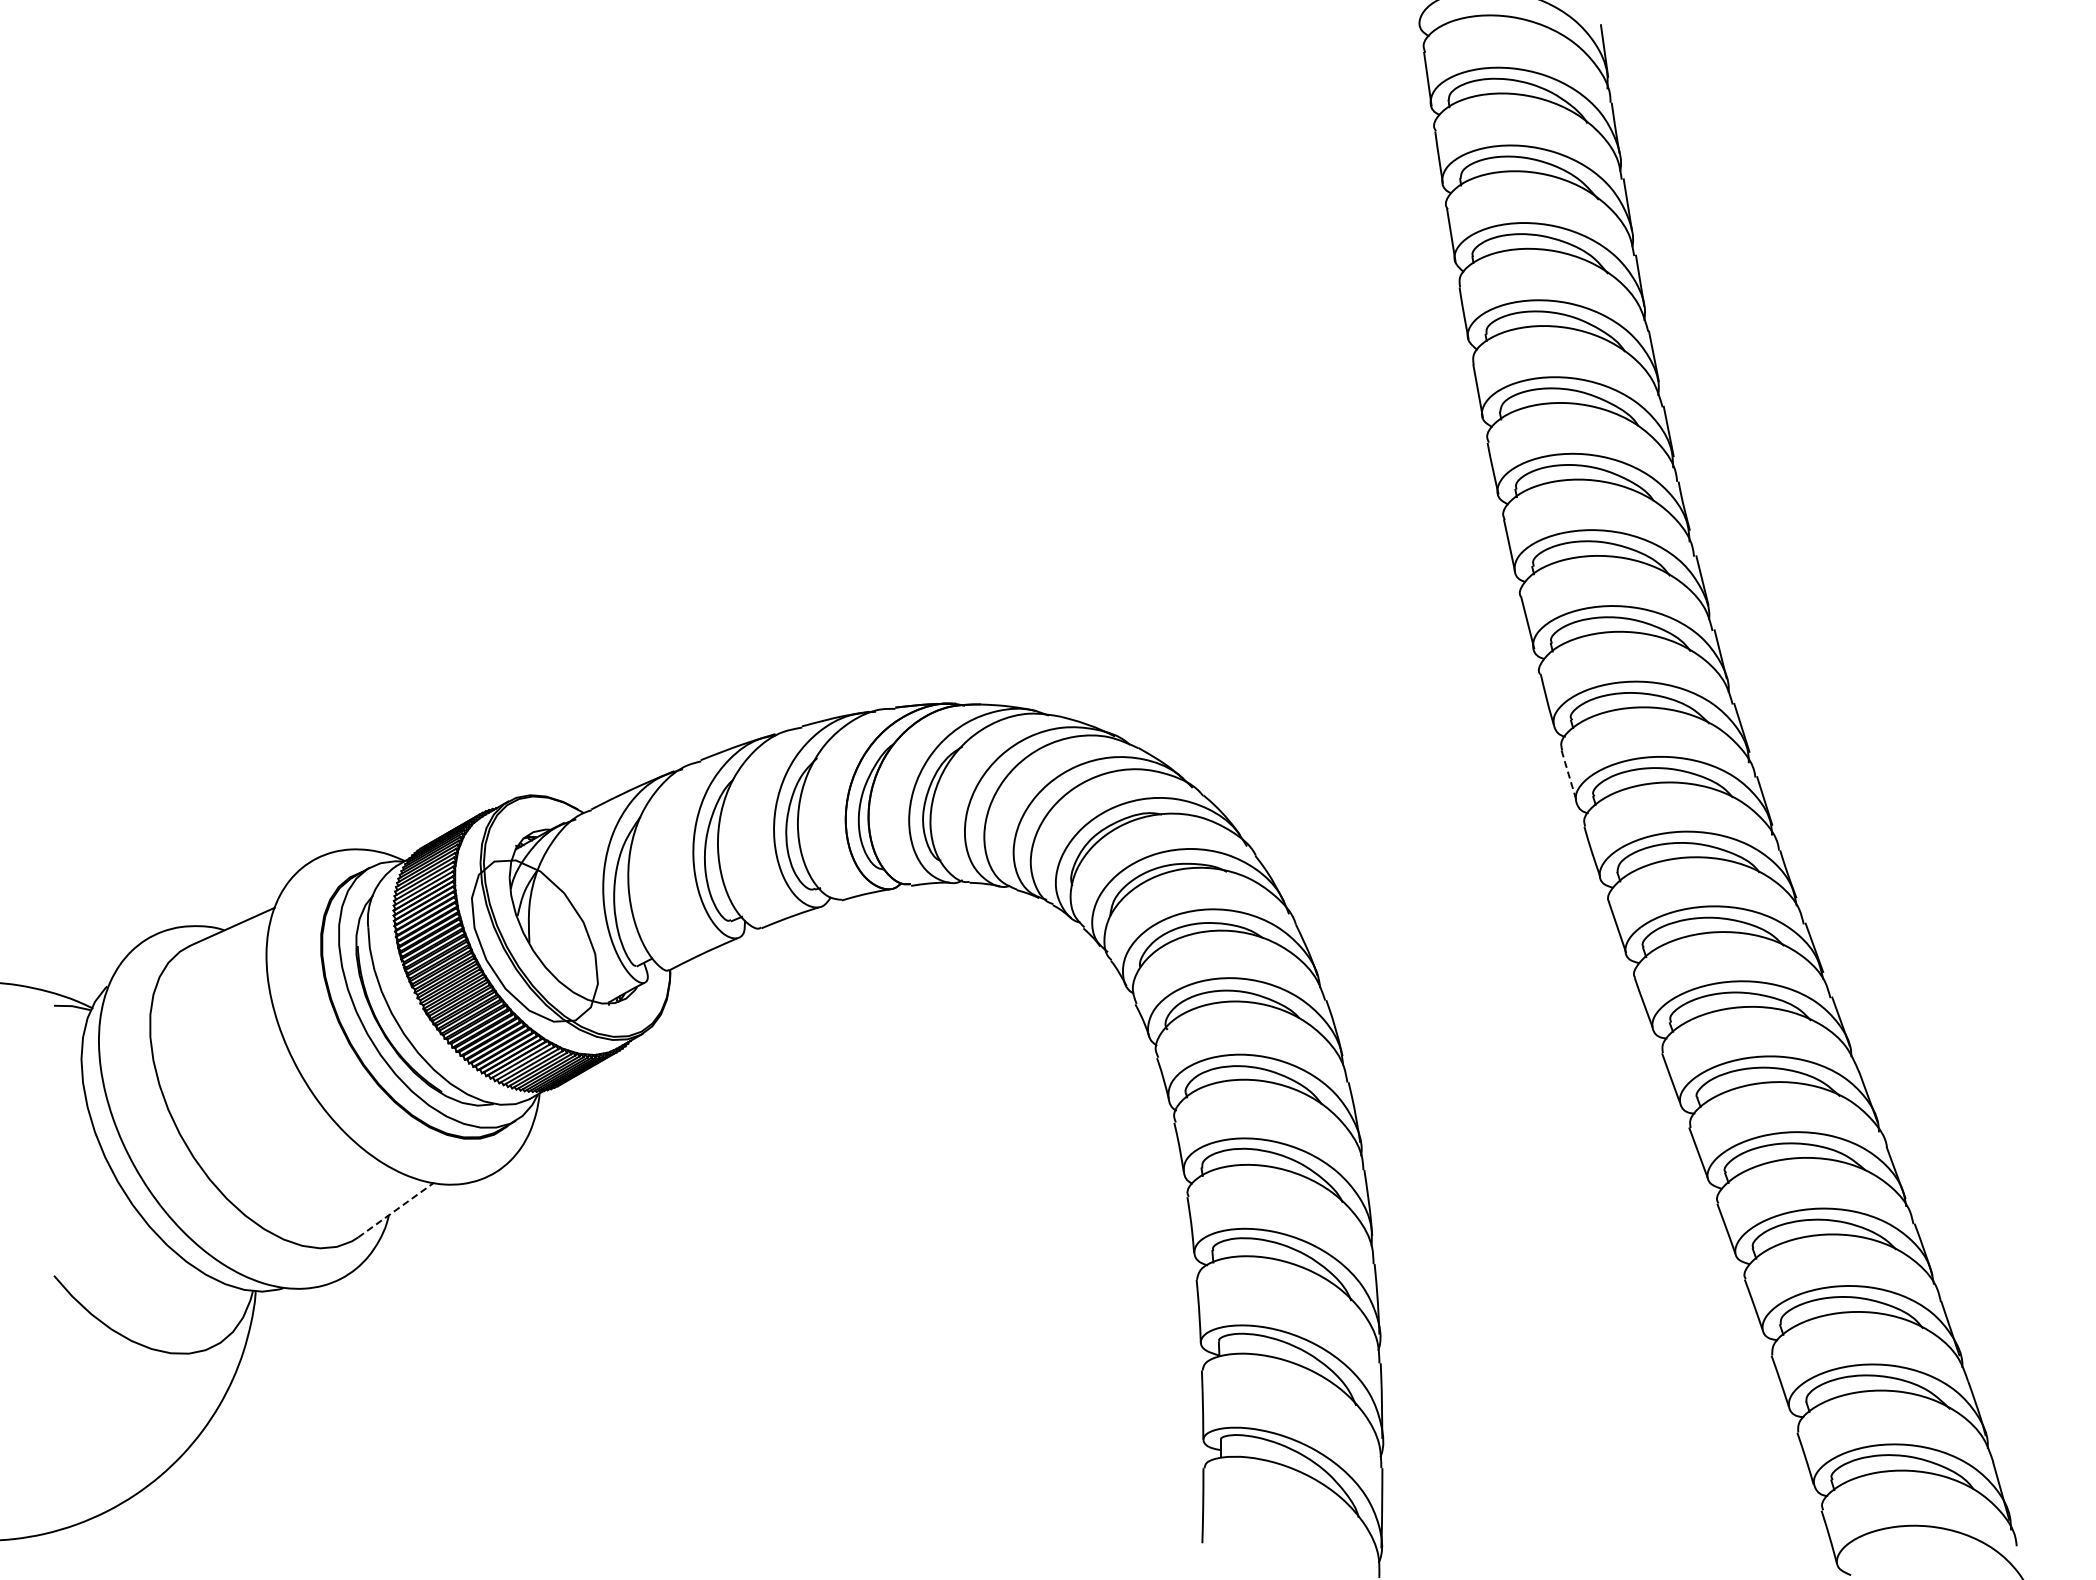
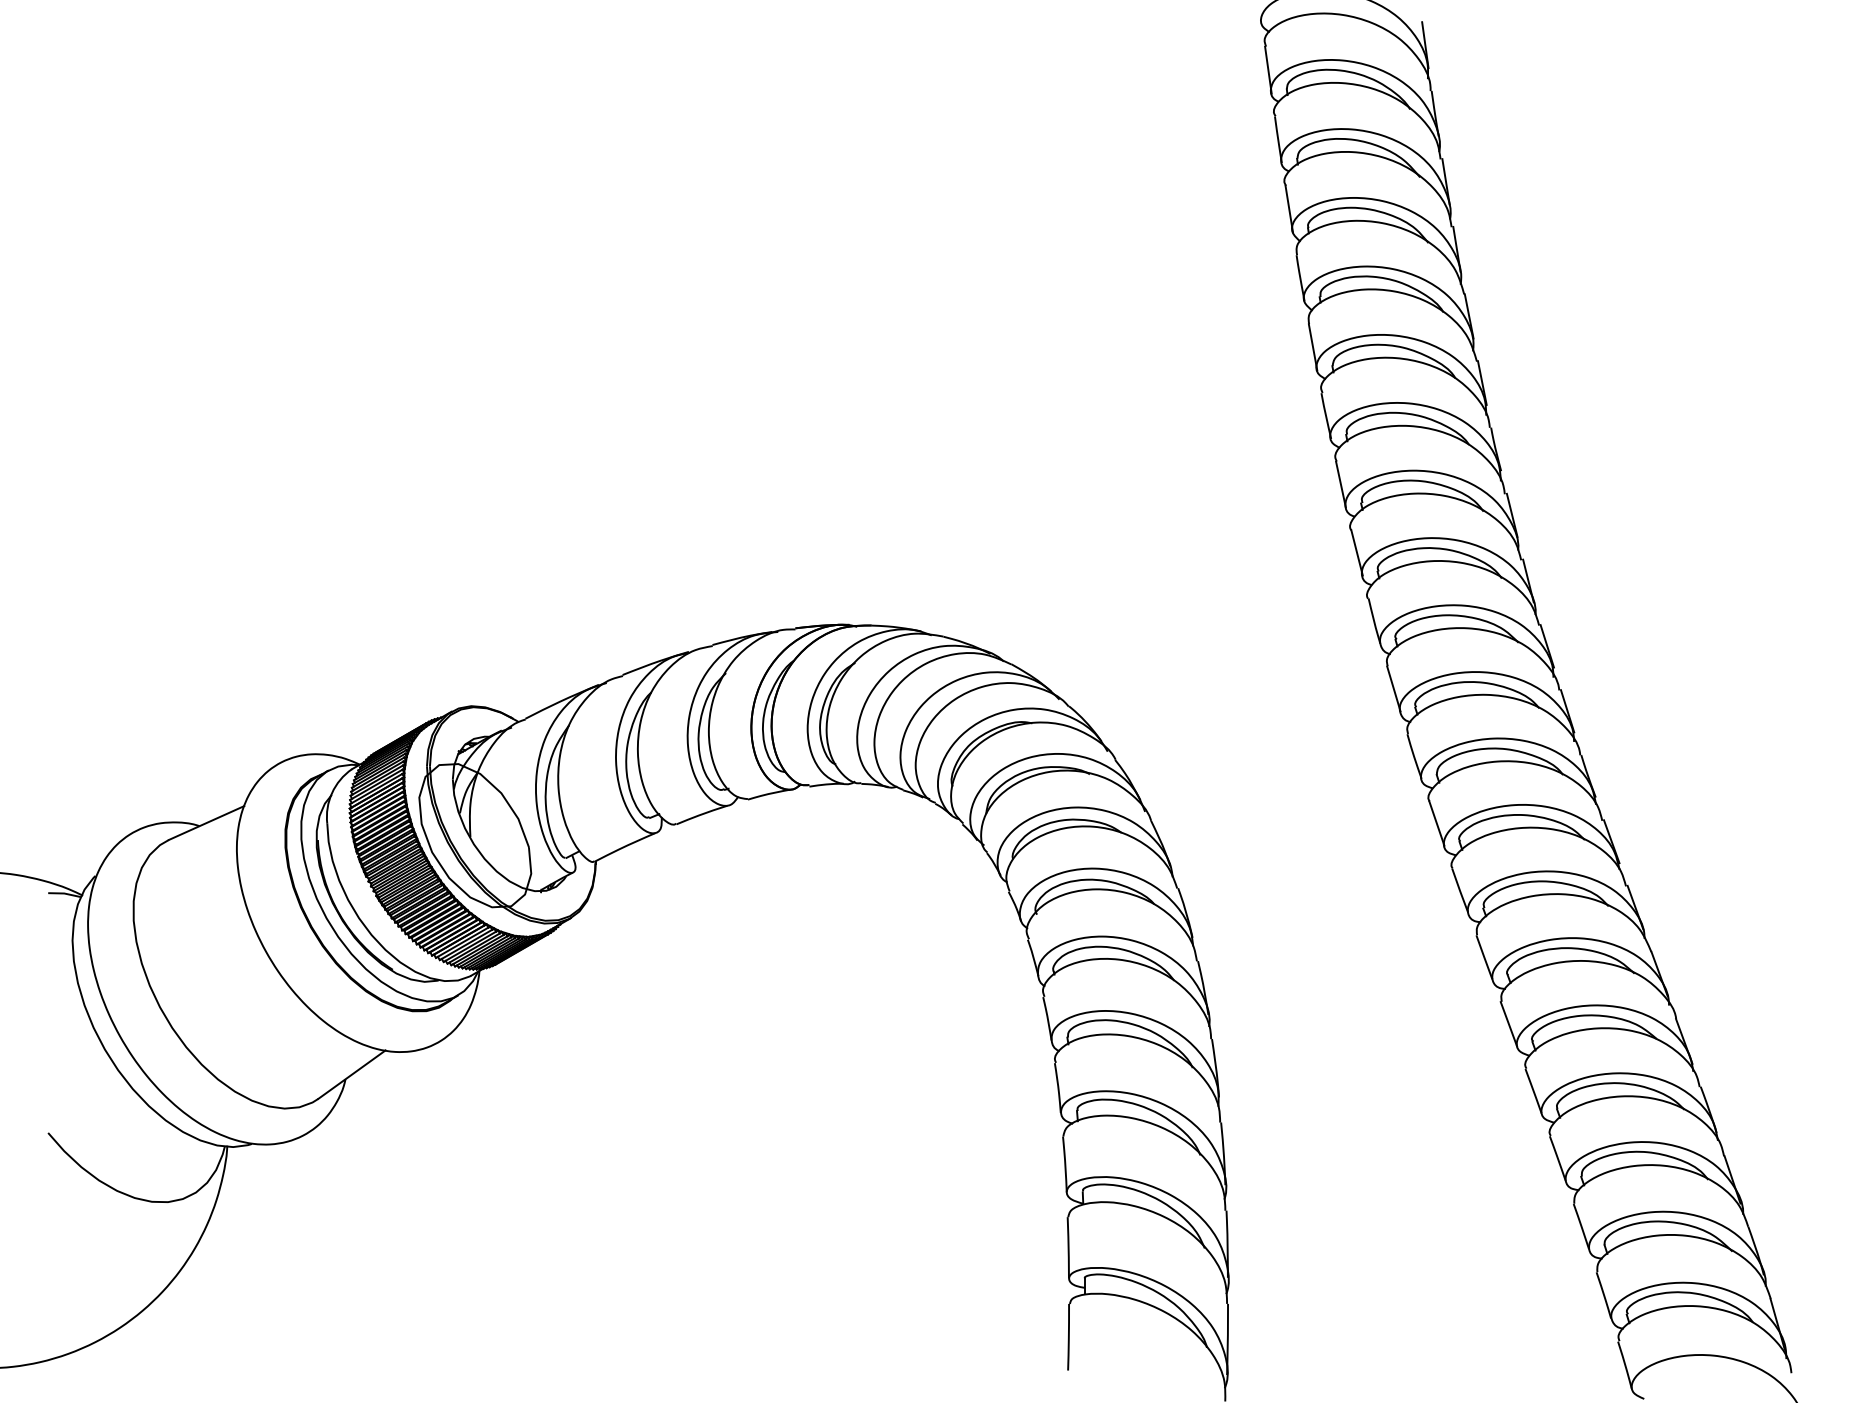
line: (1569, 776) -> (1394, 689), dashed -> solid
line: (396, 1210) -> (352, 1074), dashed -> solid

